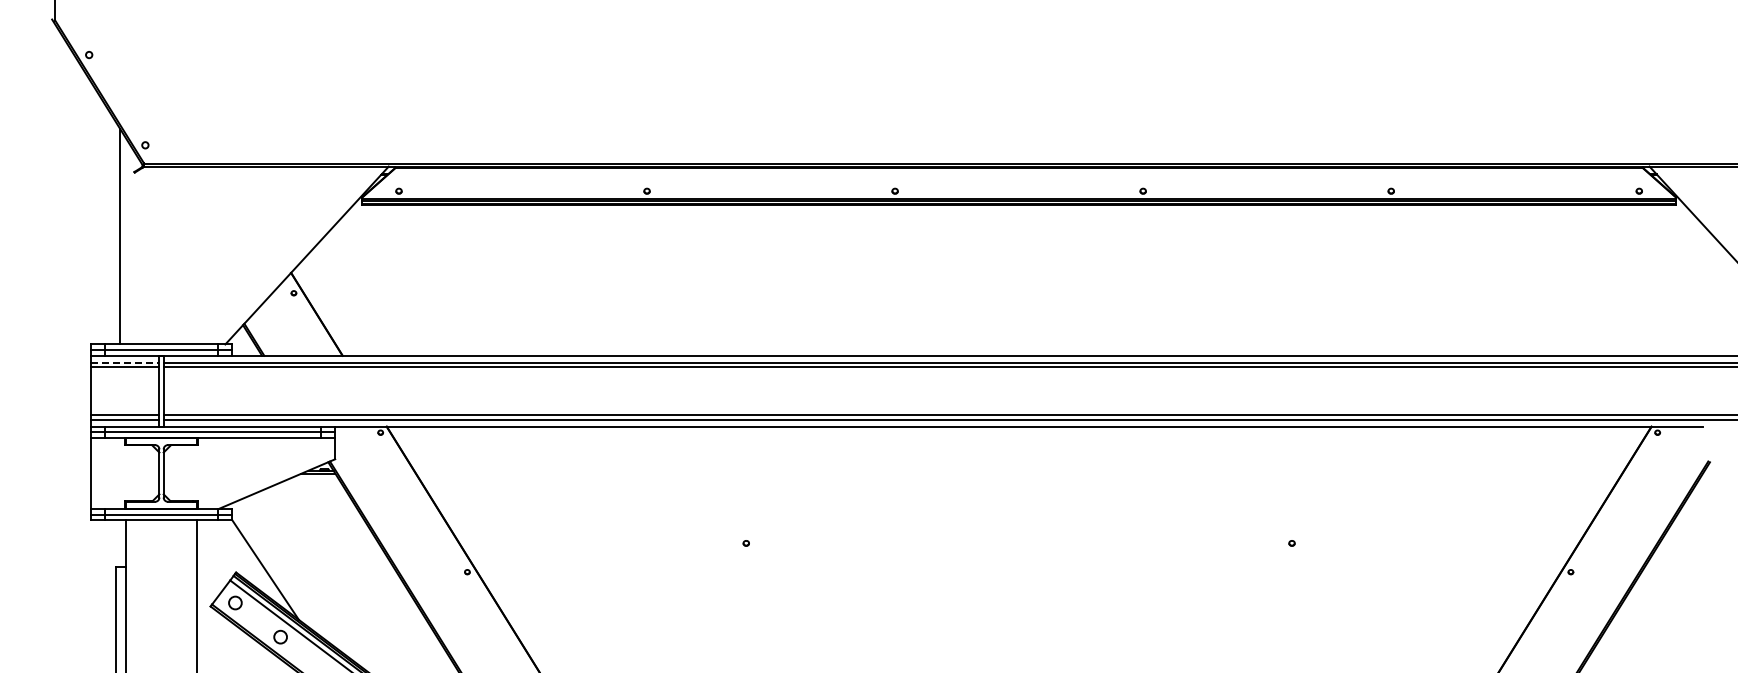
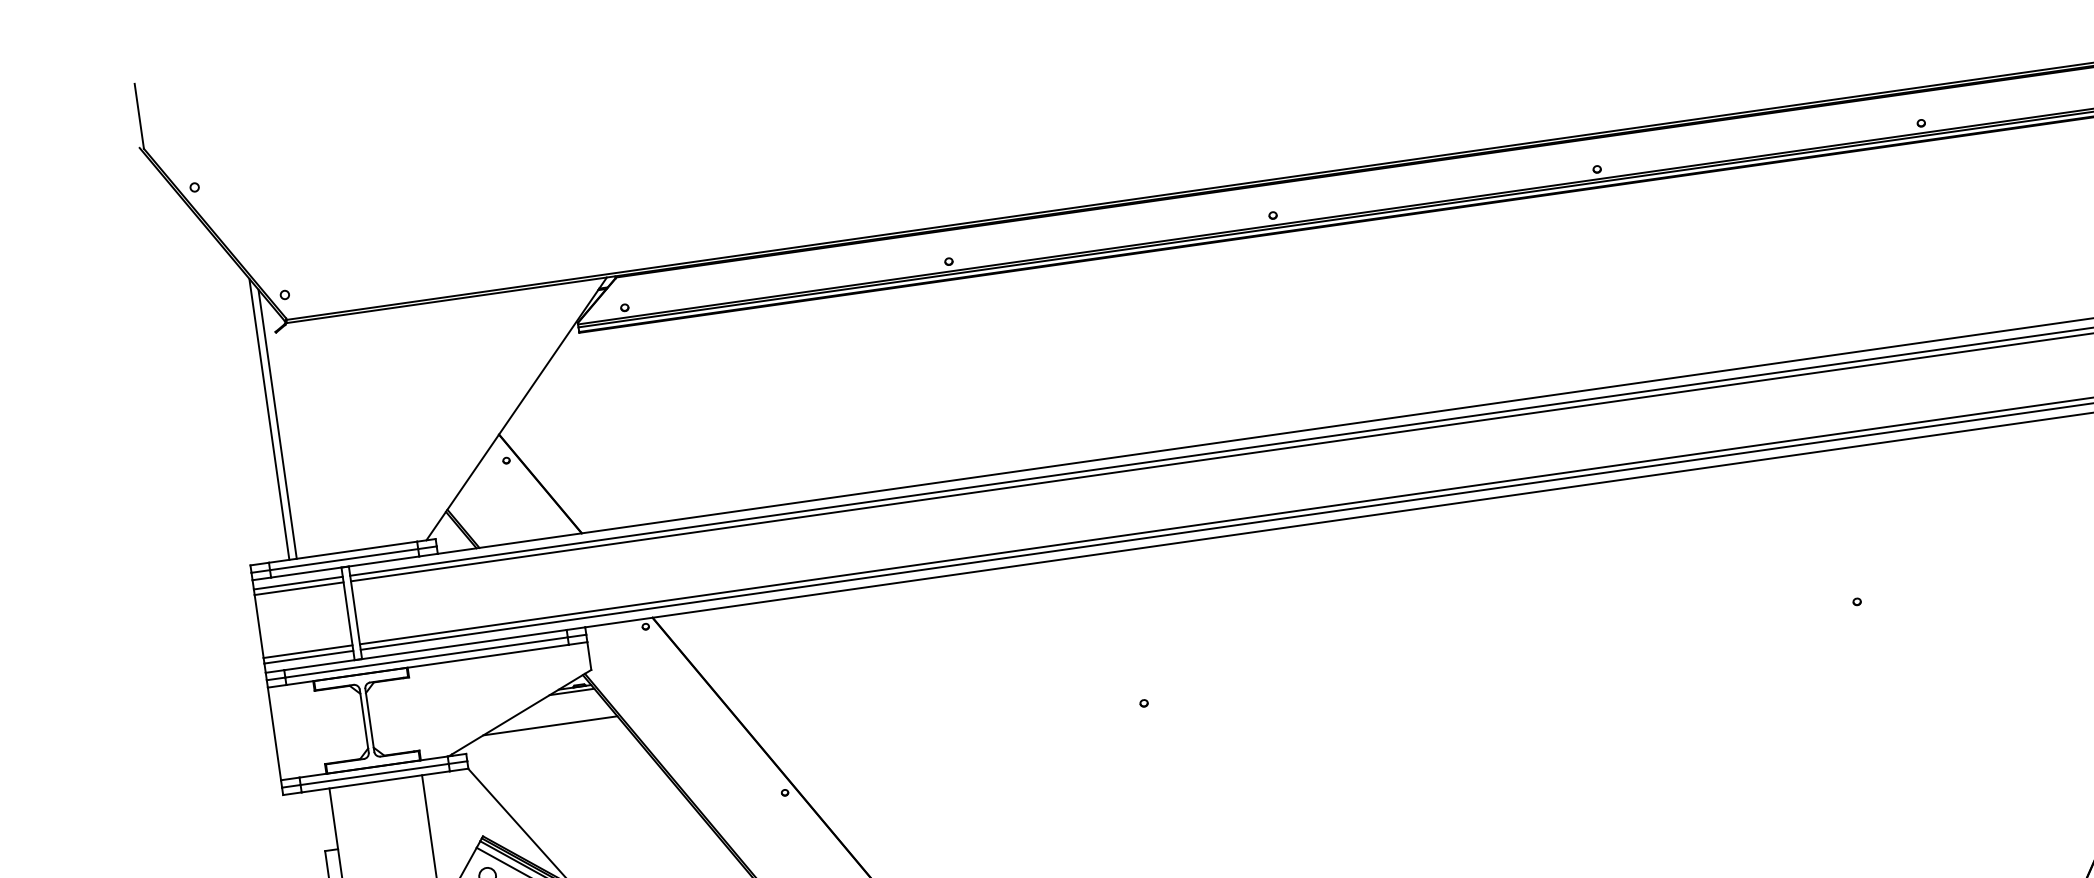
line: (126, 241) -> (278, 424), added
line: (125, 362) -> (299, 582), dashed -> solid
line: (298, 496) -> (550, 725), added

